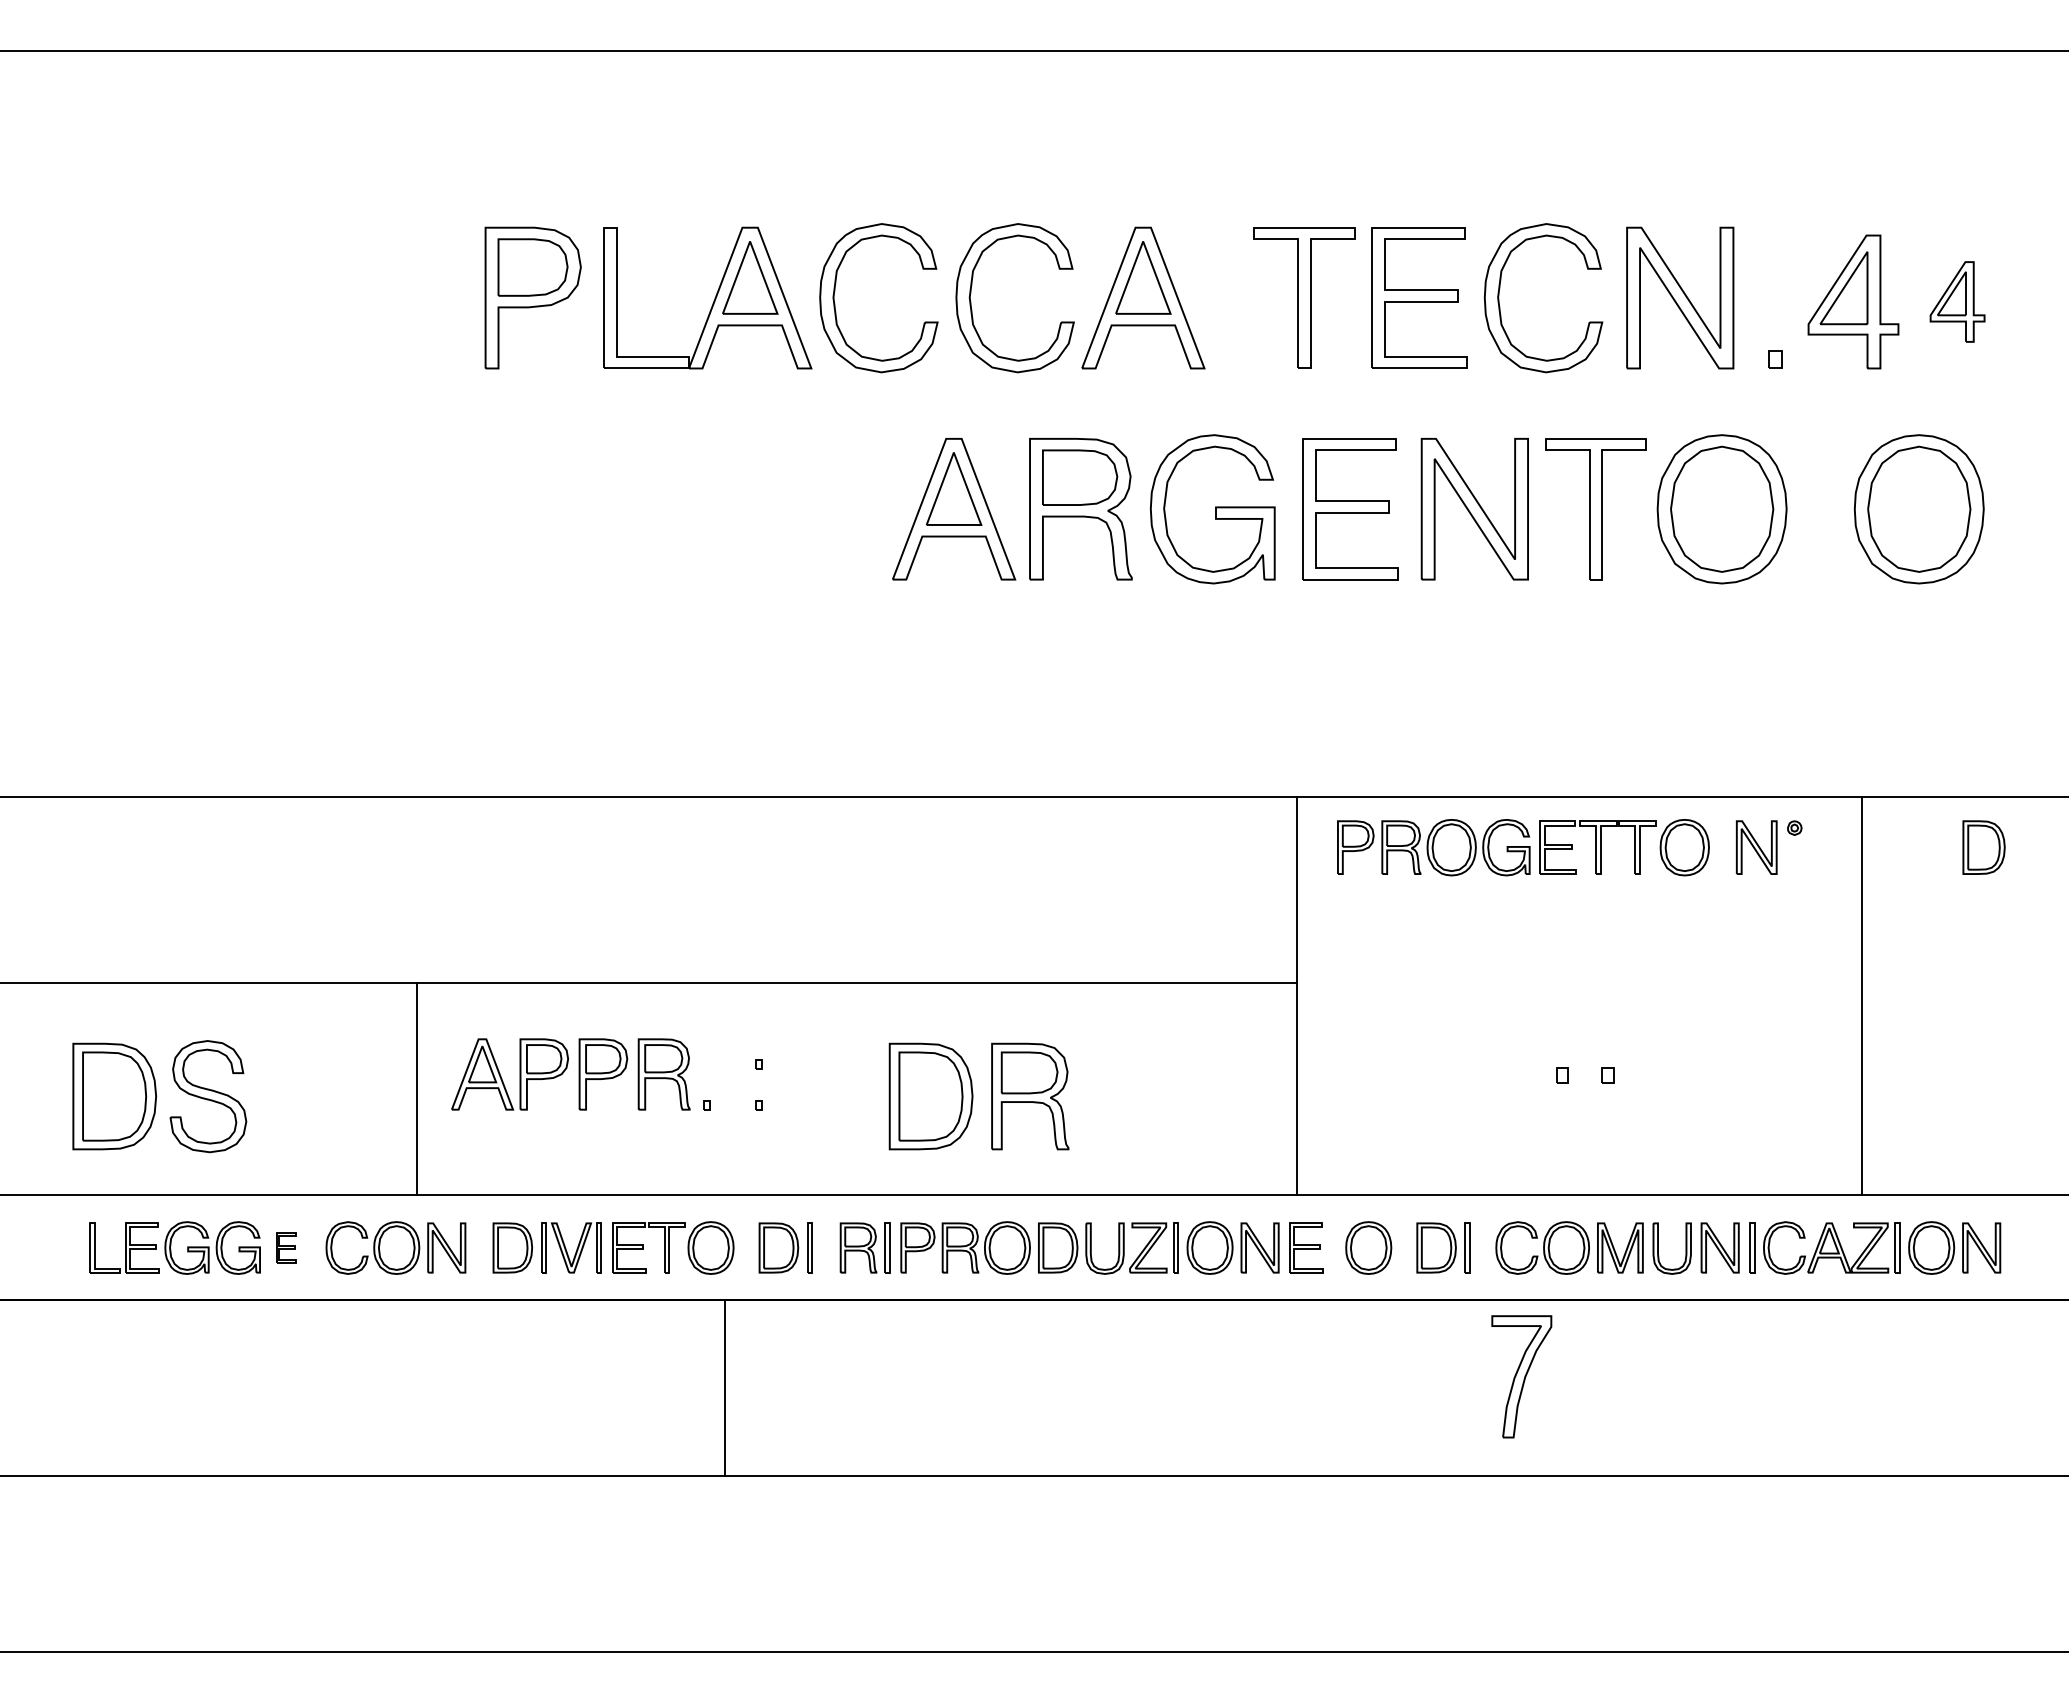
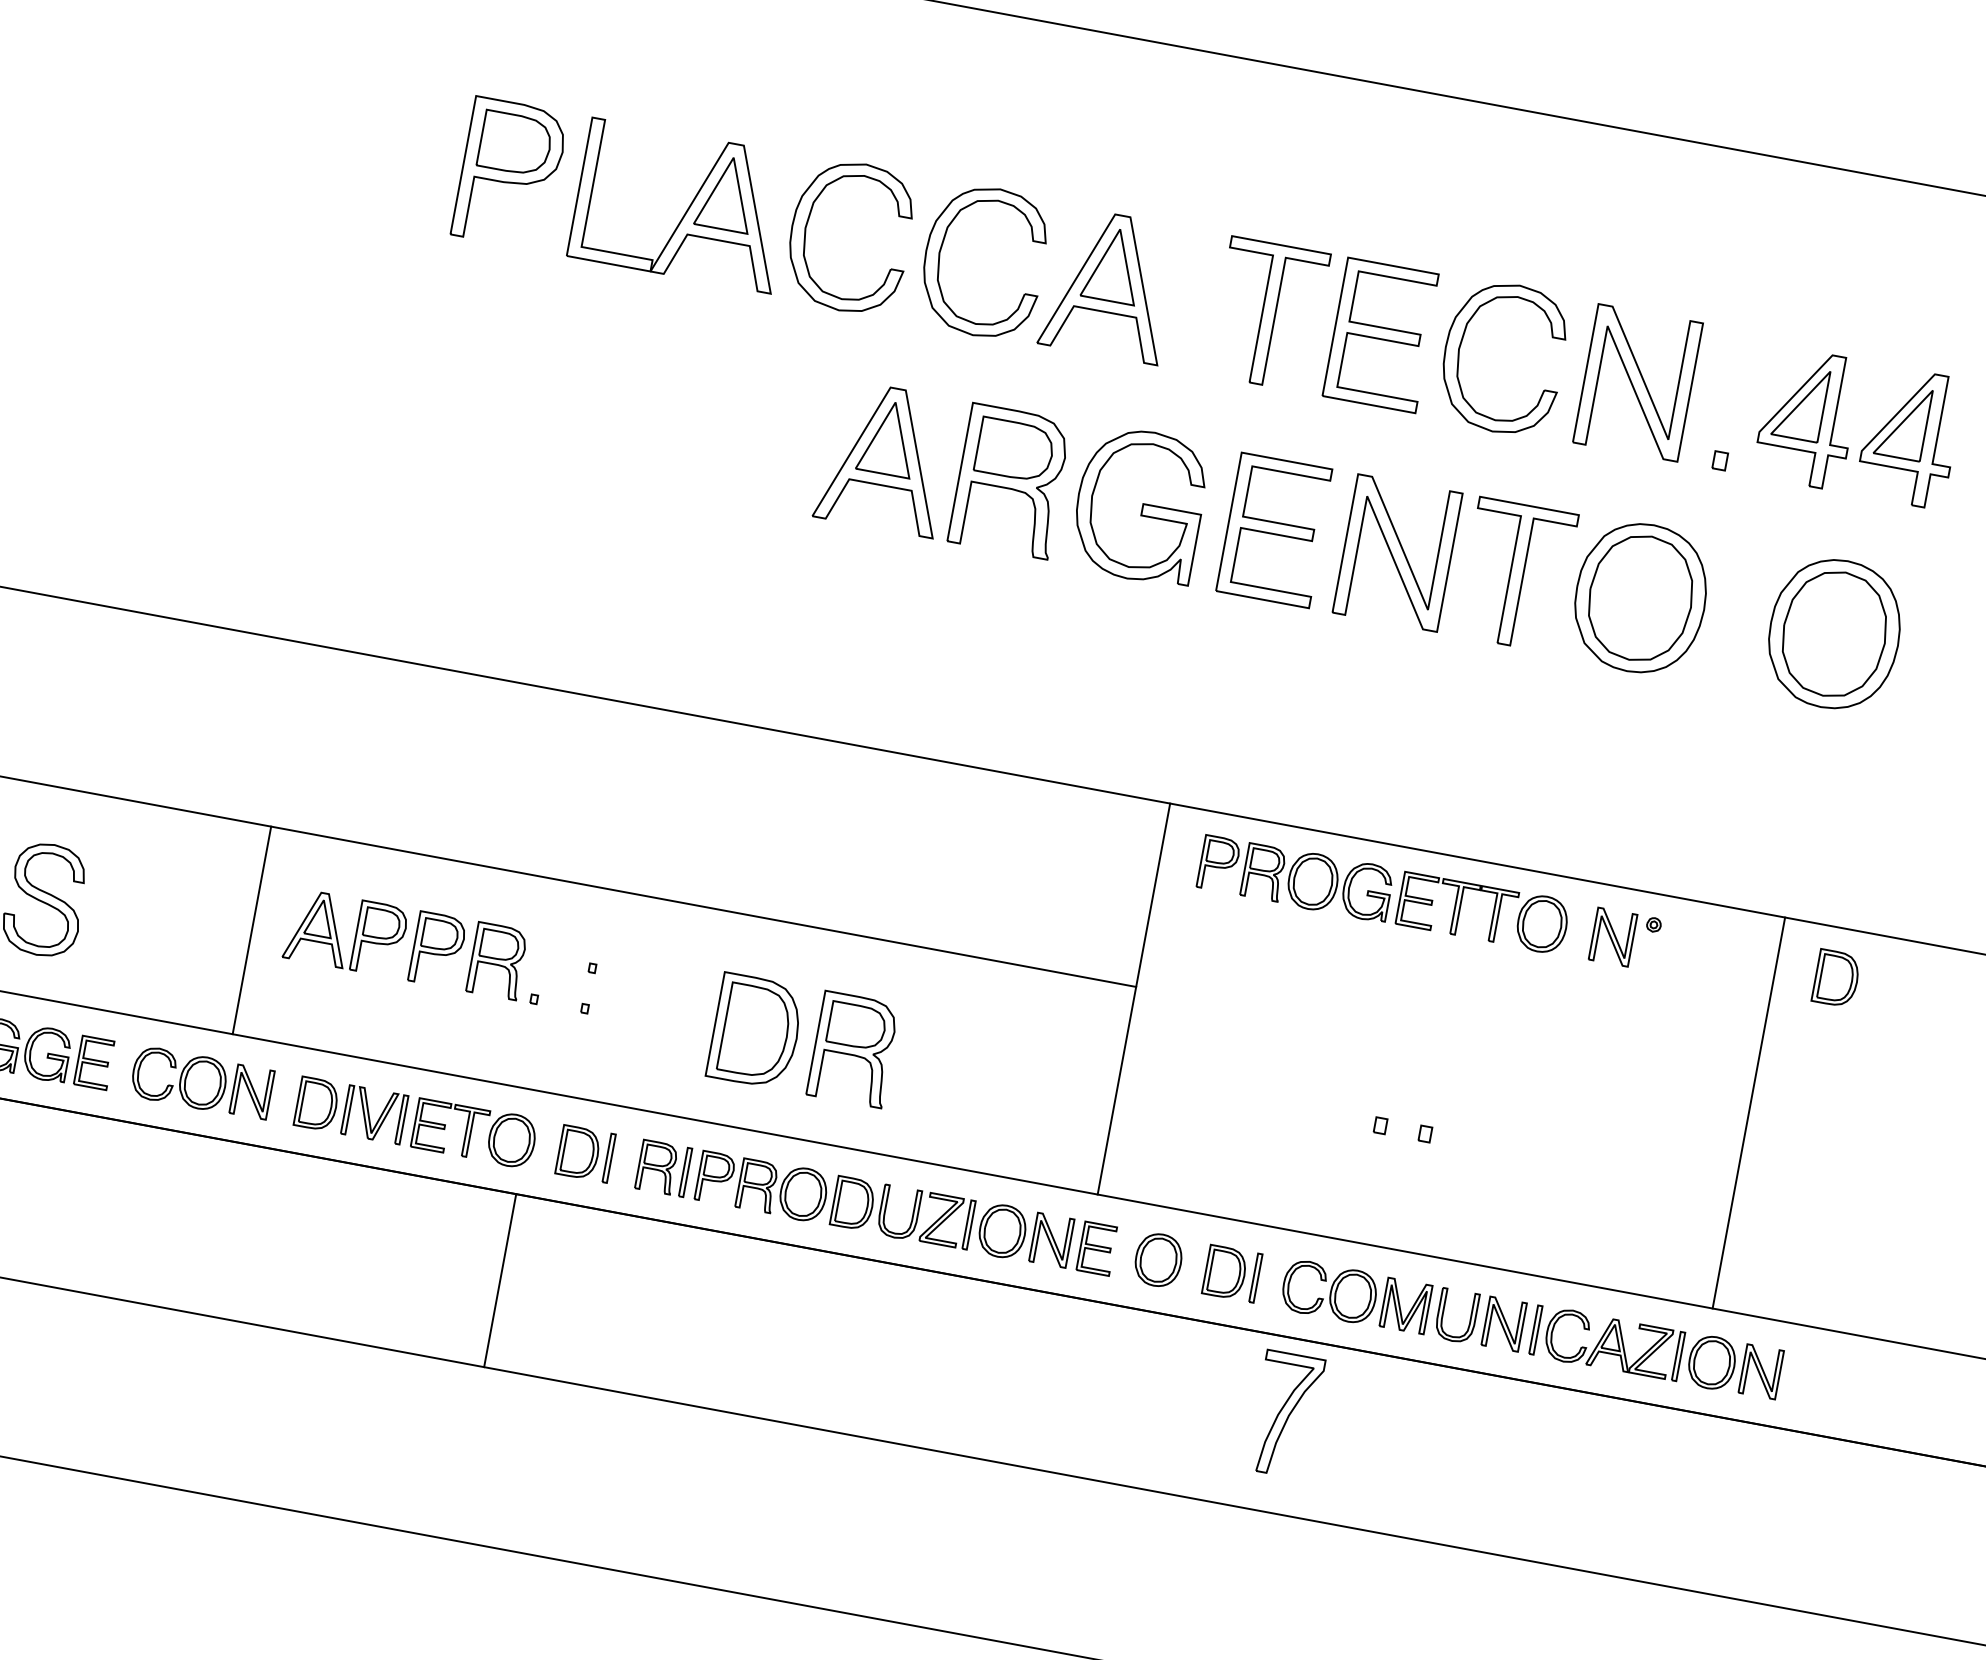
part: (1957, 301) -> (1909, 436), size x1.67
line: (1862, 995) -> (1749, 1112), moved
part: (286, 1247) -> (94, 1062), size x1.67

